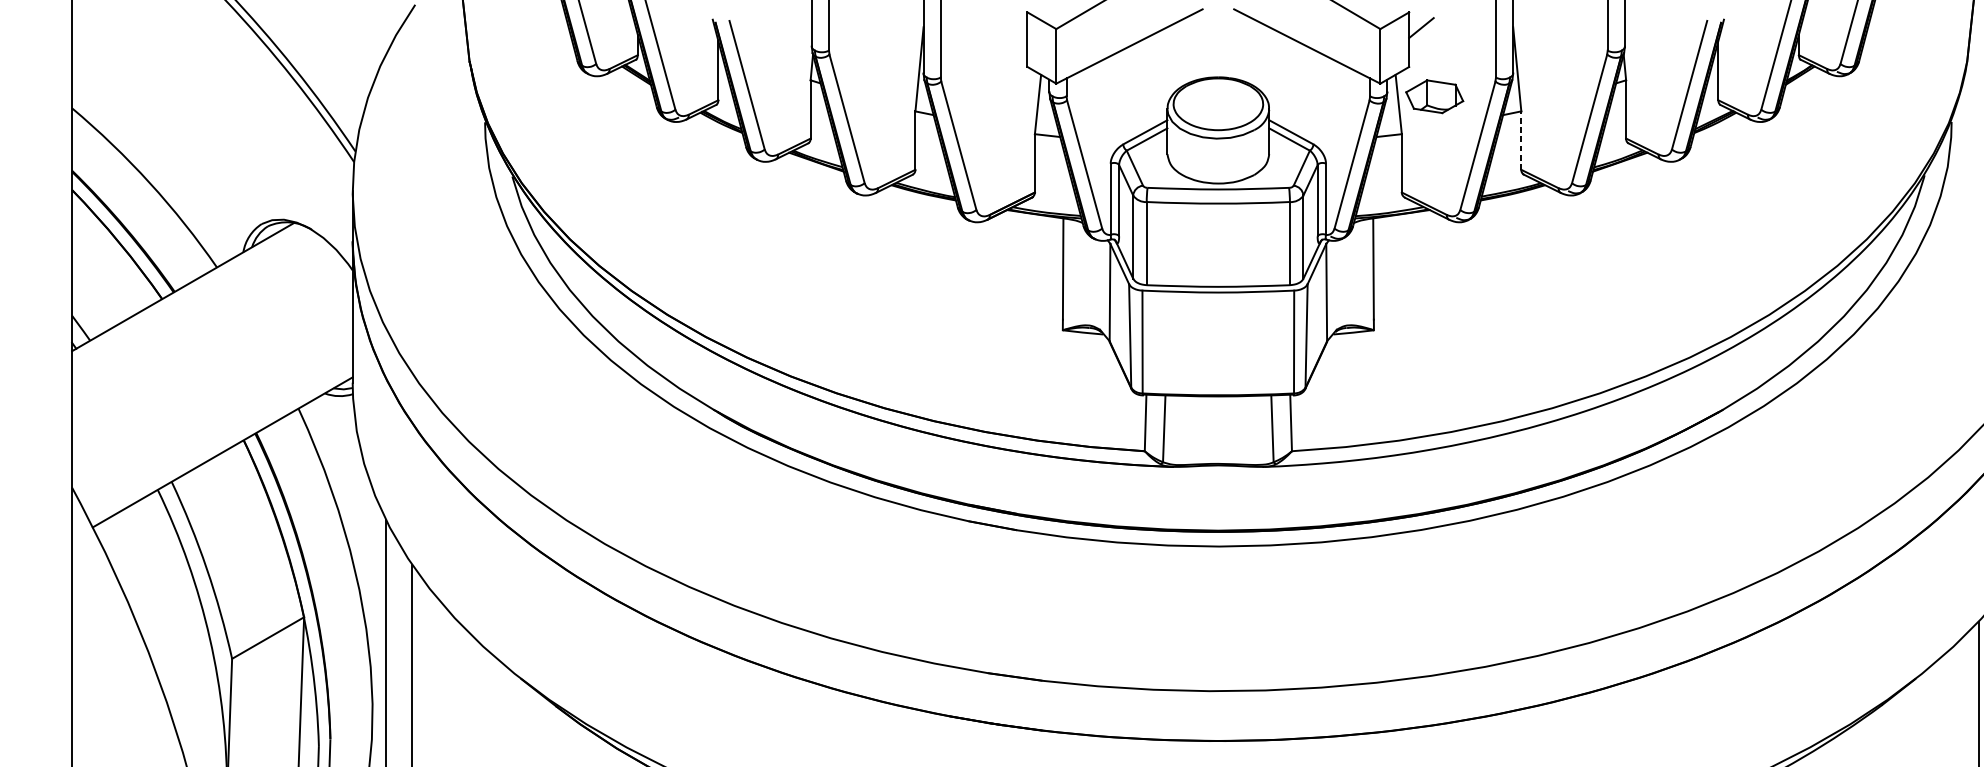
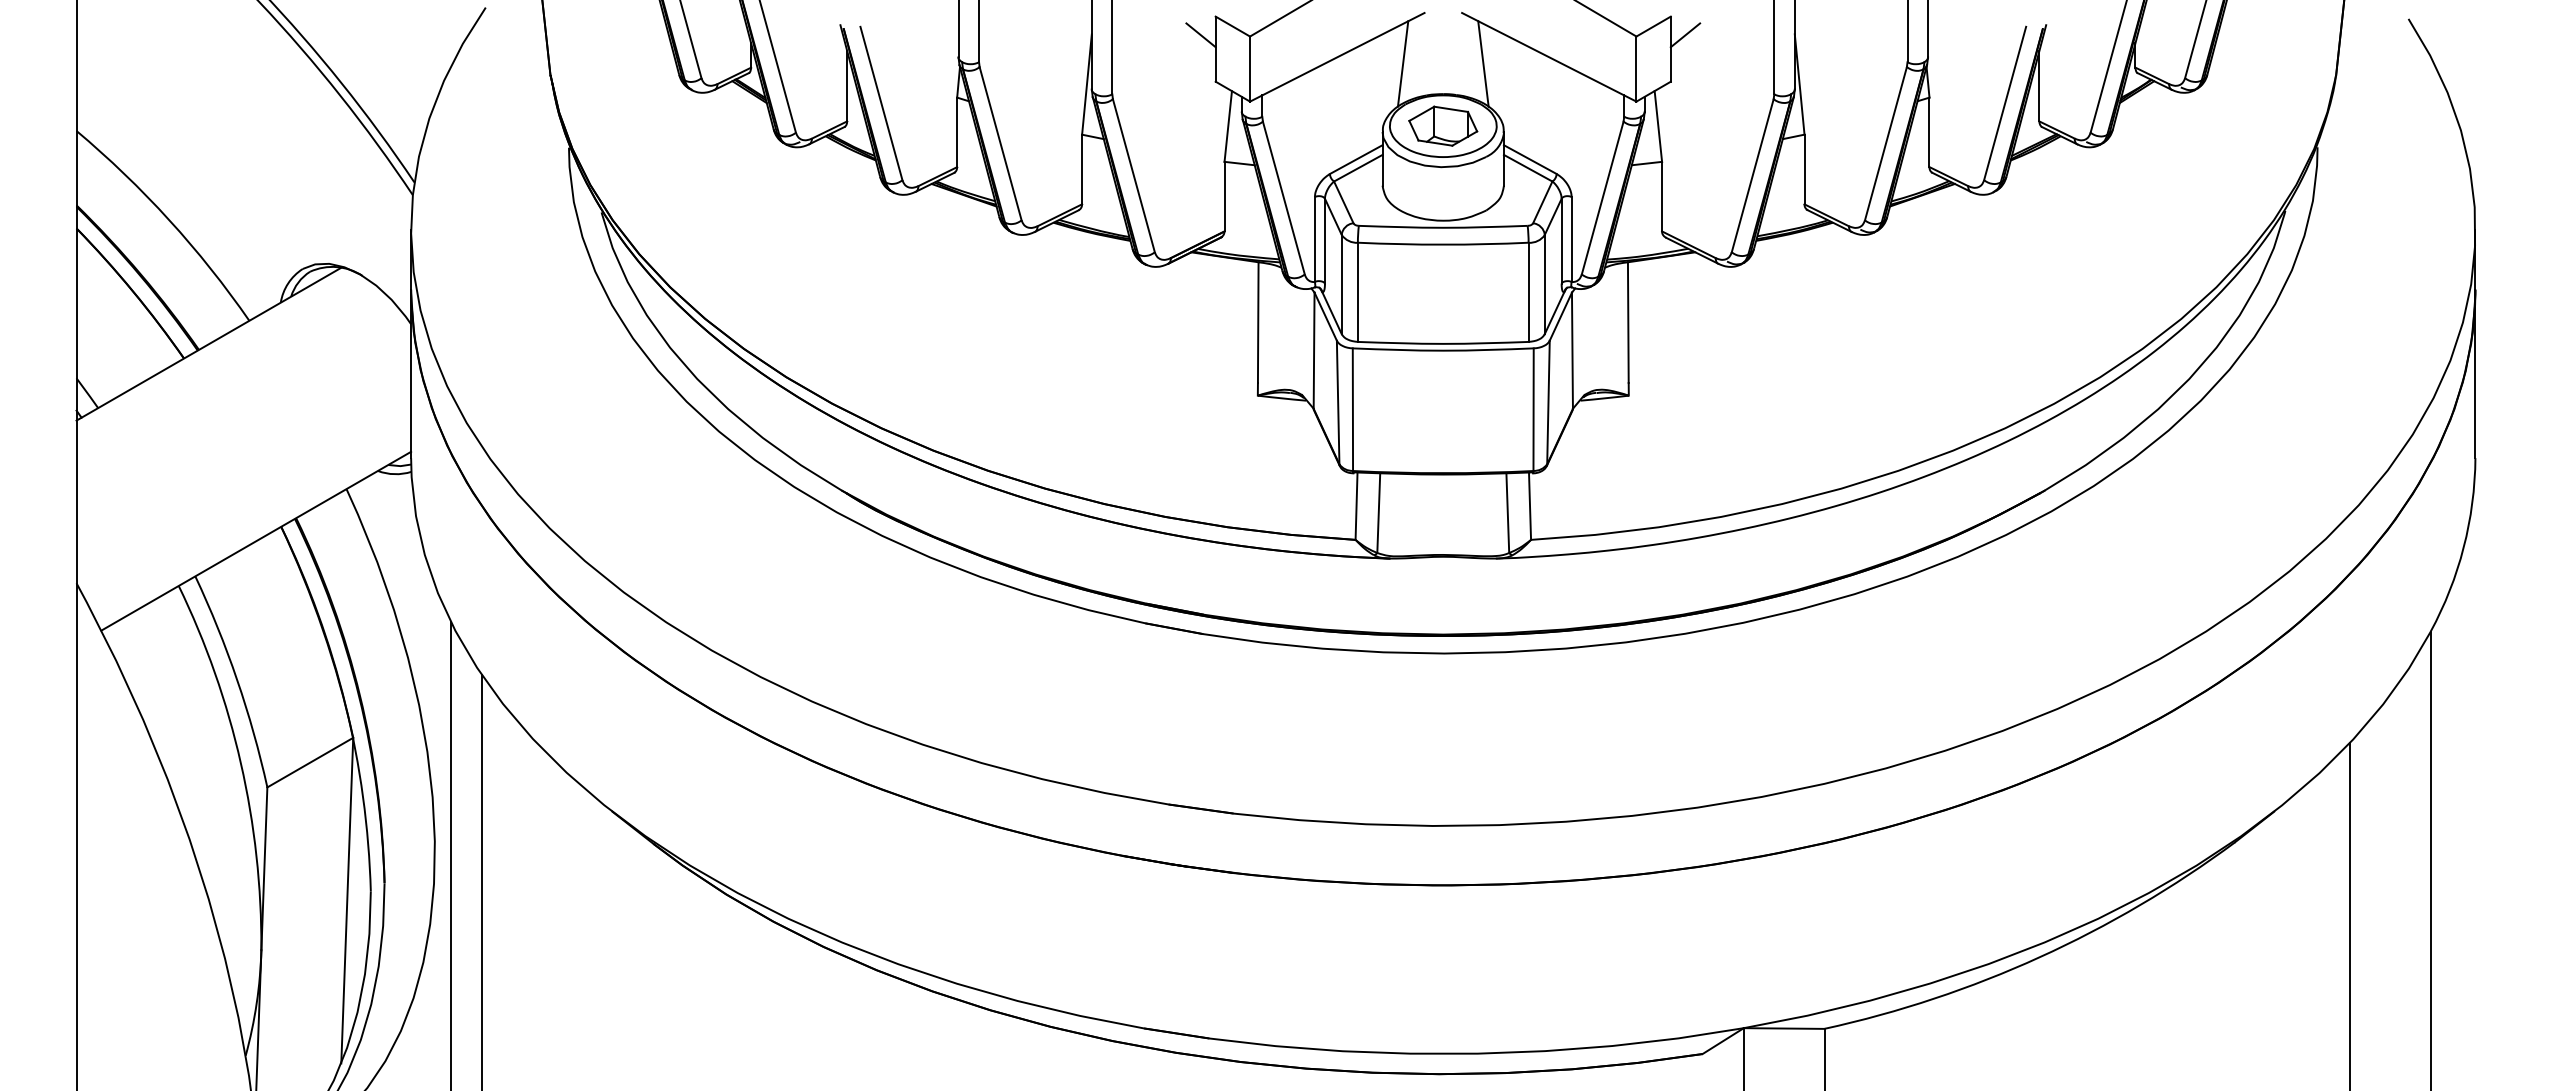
line: (1014, 28) -> (1200, 35), added
line: (1184, 51) -> (1402, 63), added
line: (1252, 51) -> (1483, 63), added
part: (1434, 96) -> (1443, 125), moved
line: (1521, 140) -> (1804, 169), dashed -> solid

